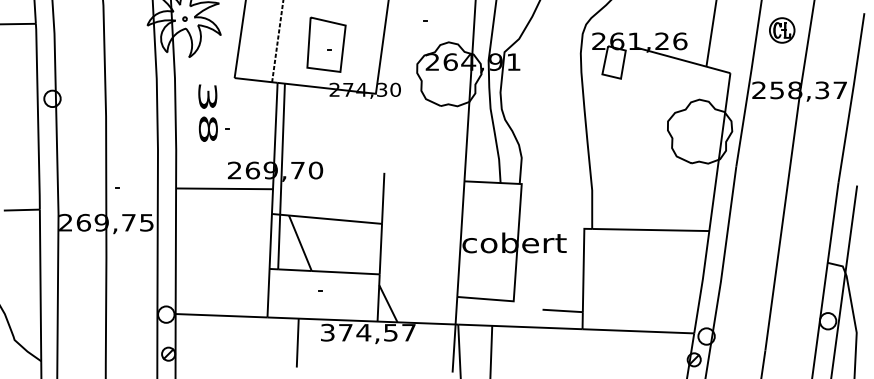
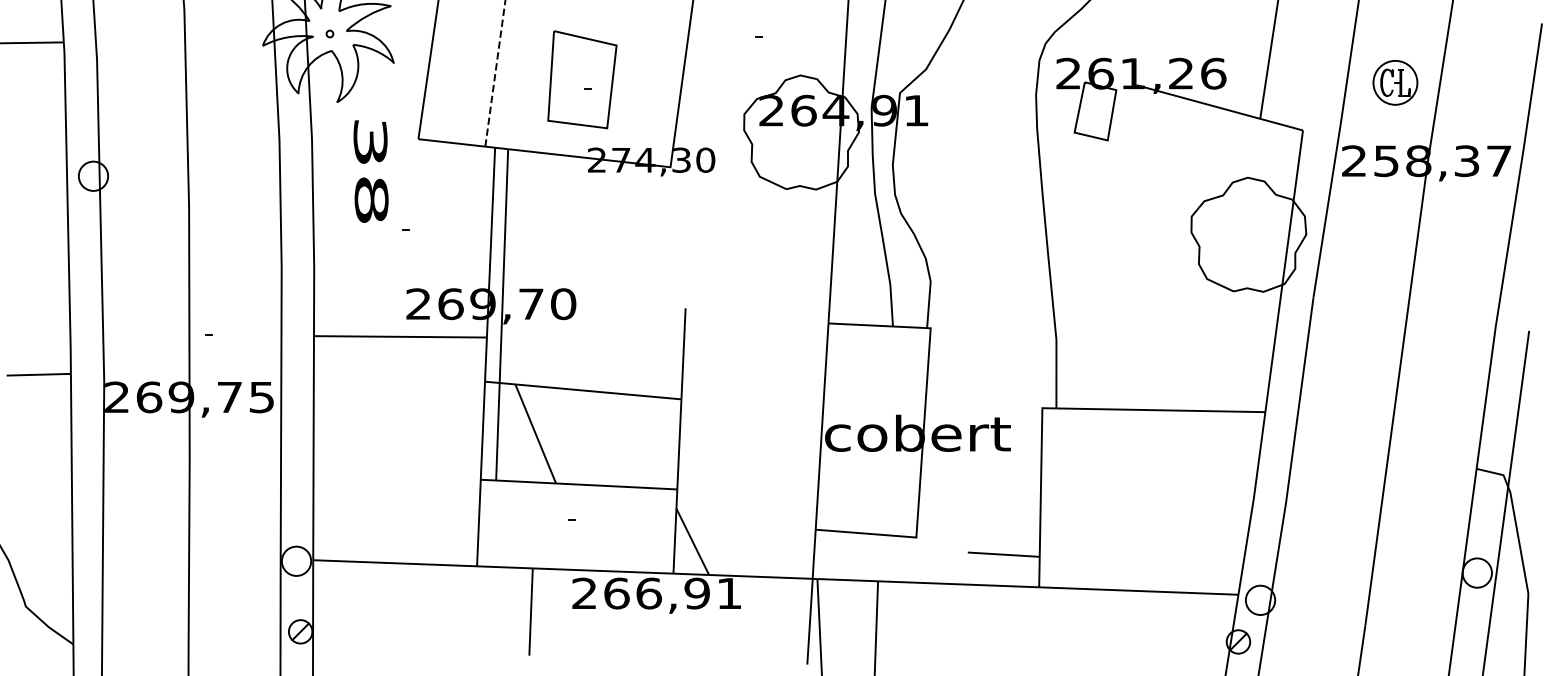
part: (782, 30) -> (1395, 82), moved
text: (207, 112) -> (370, 170), moved
text: (368, 332) -> (657, 593), 374,57 -> 266,91

